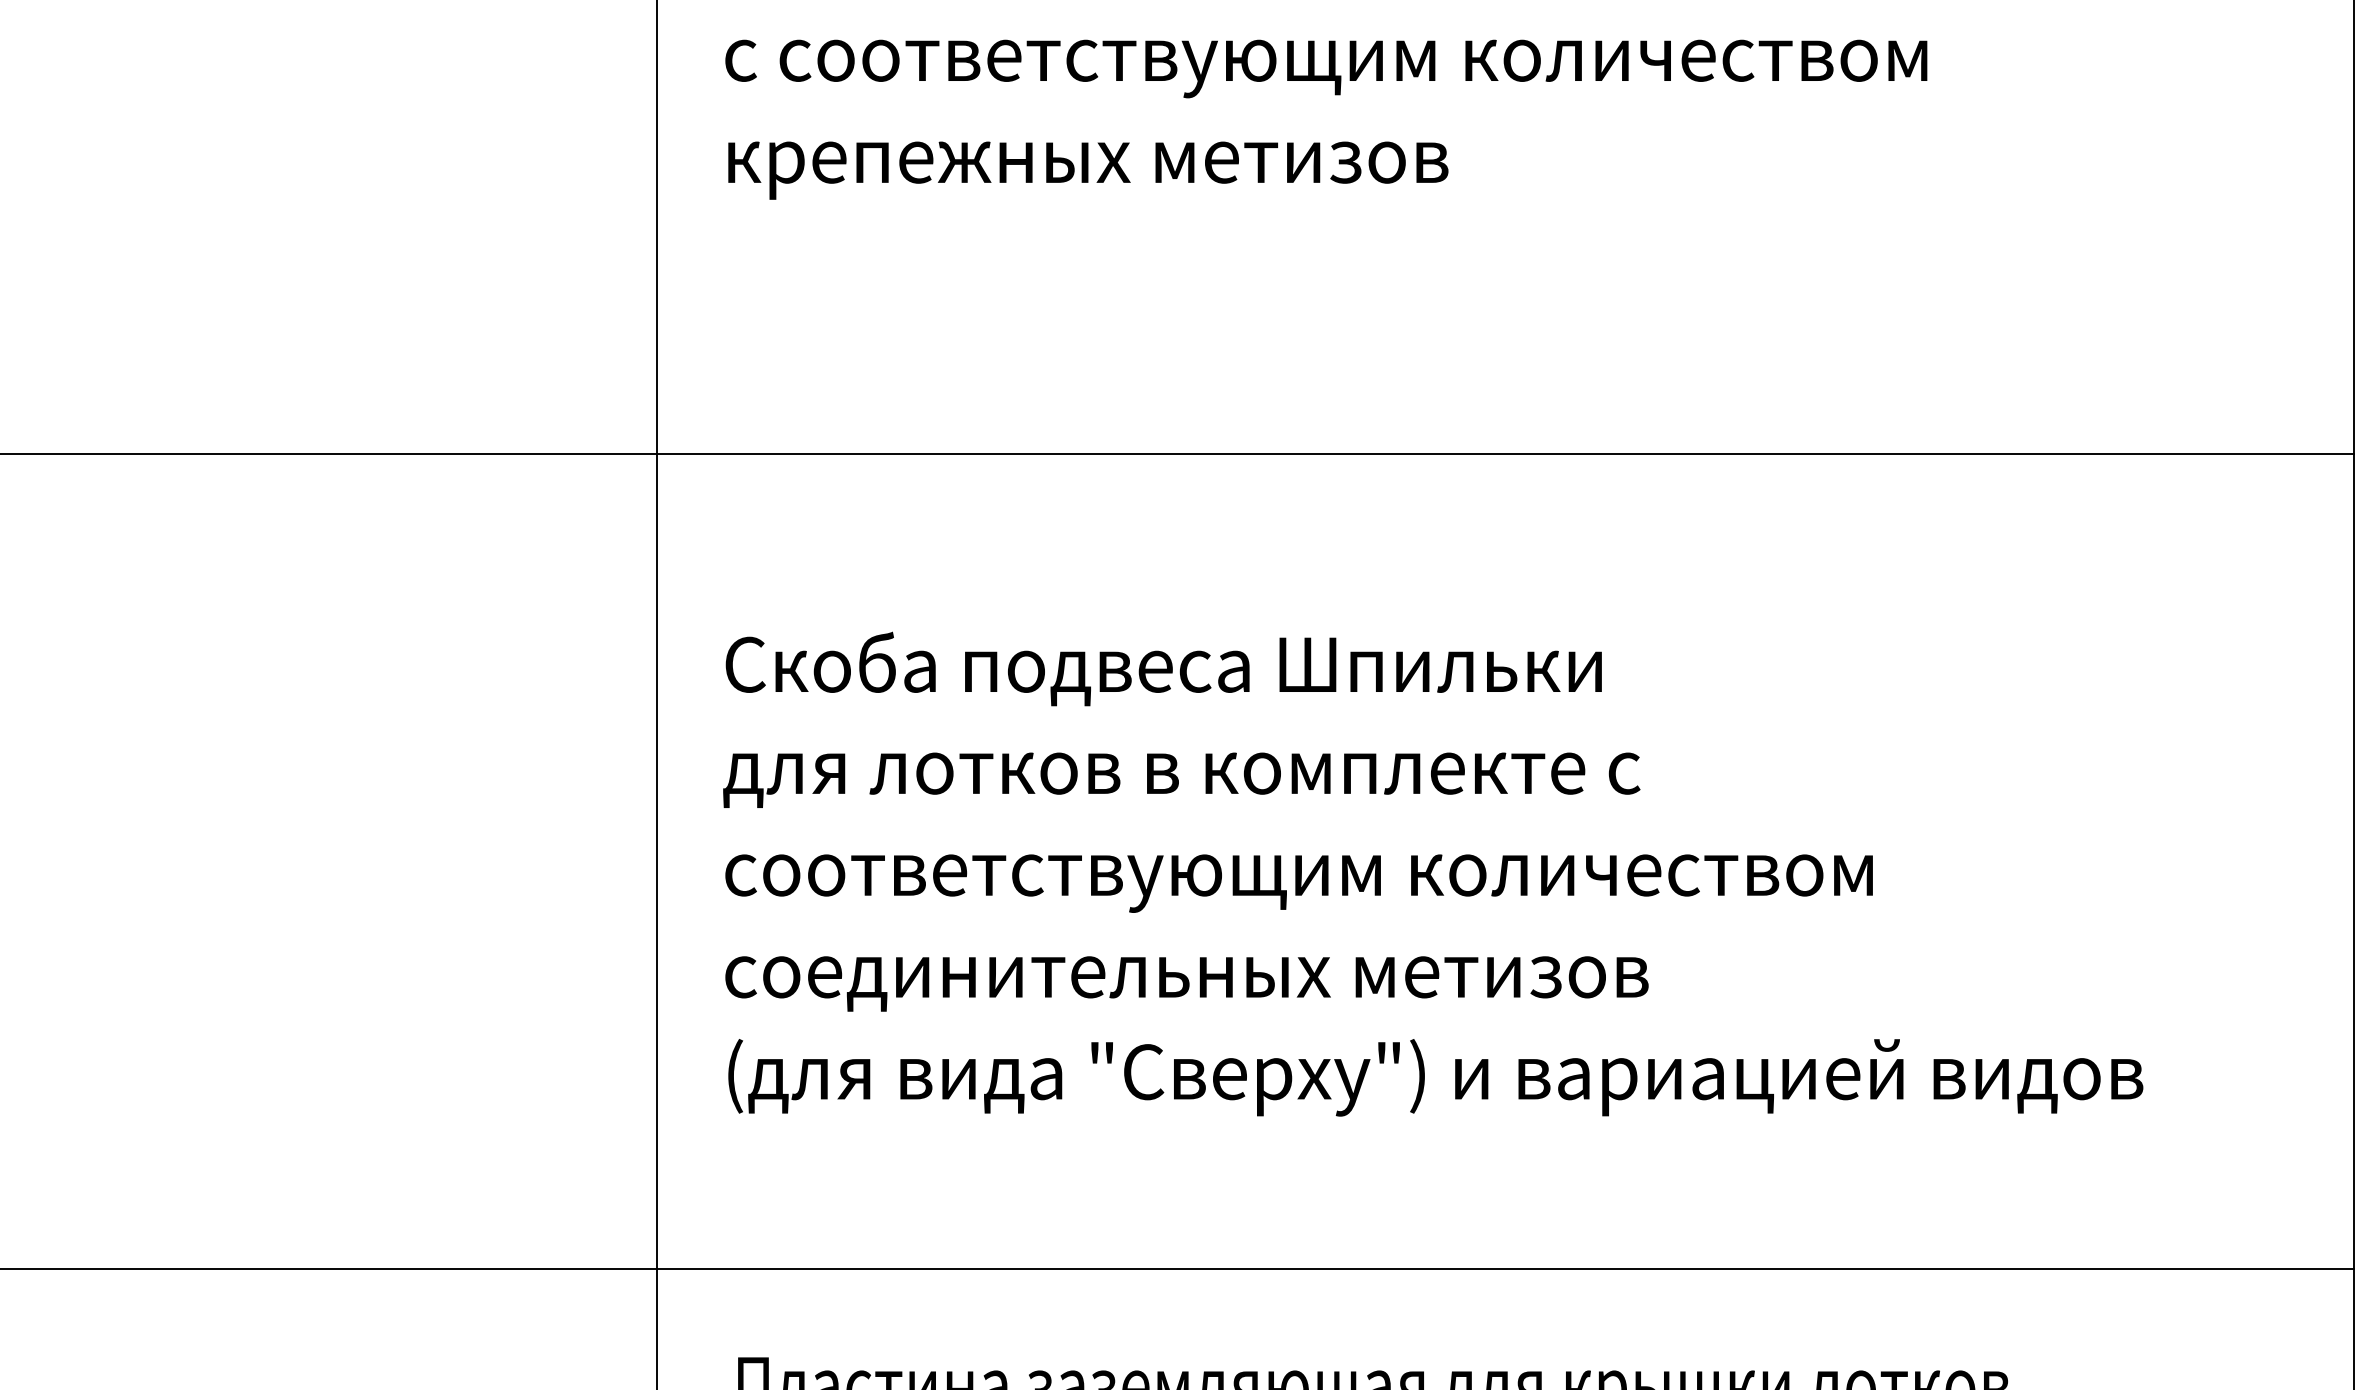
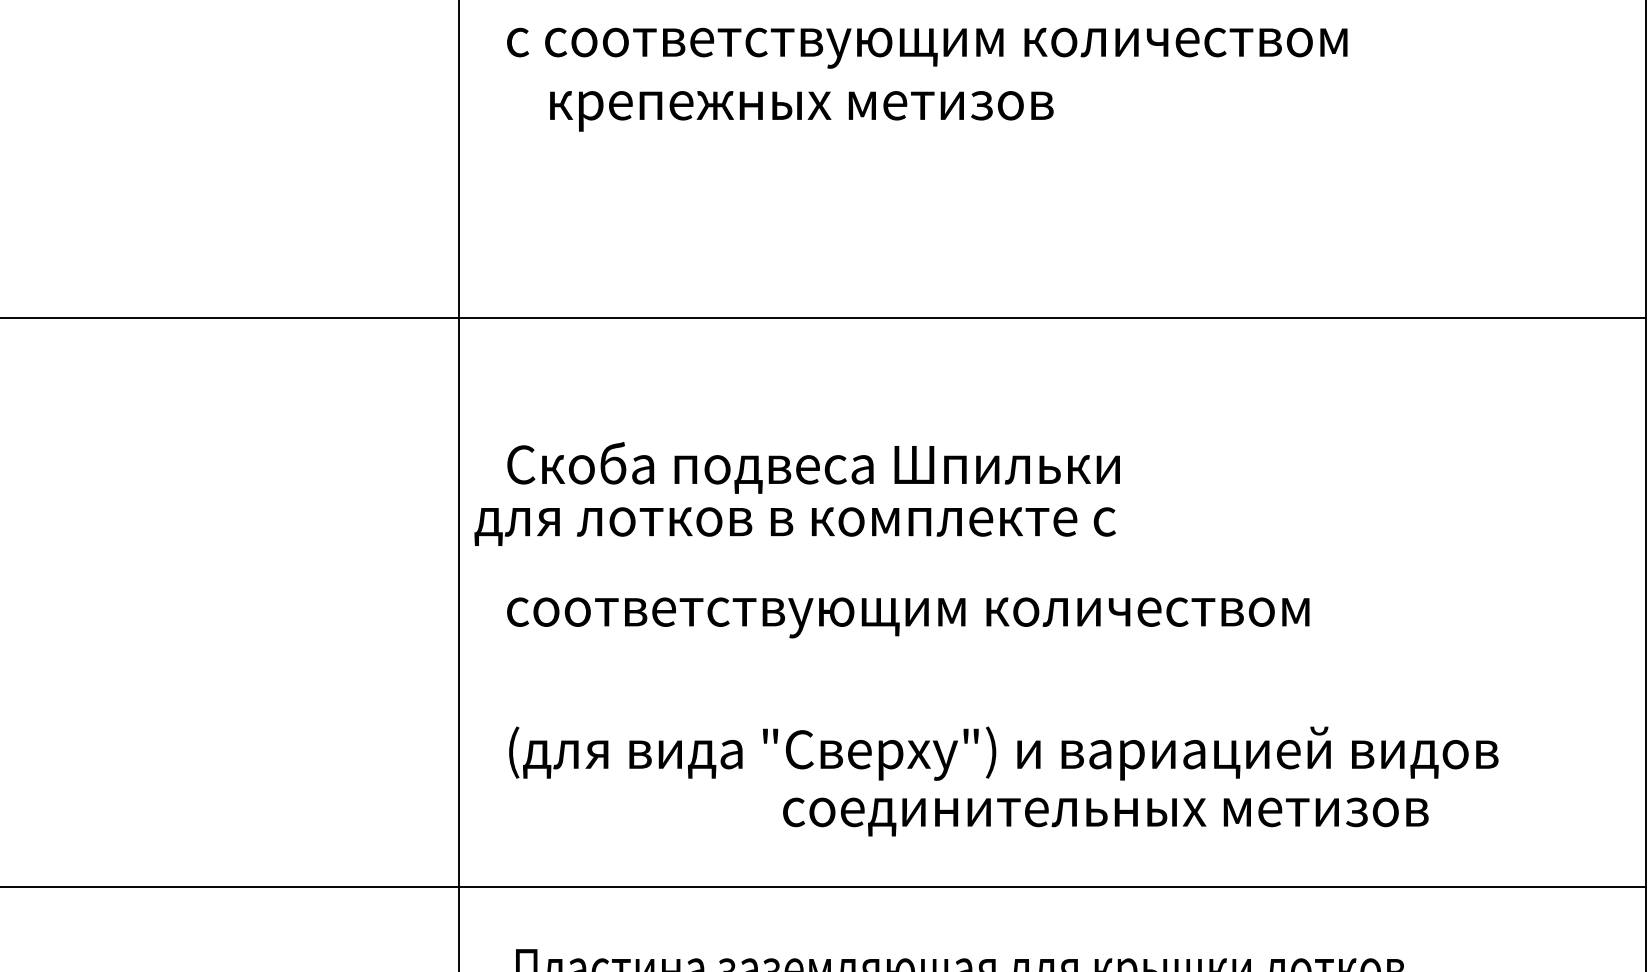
text: (1087, 170) -> (801, 111), moved
text: (1180, 780) -> (794, 526), moved
text: (1186, 983) -> (1105, 816), moved

